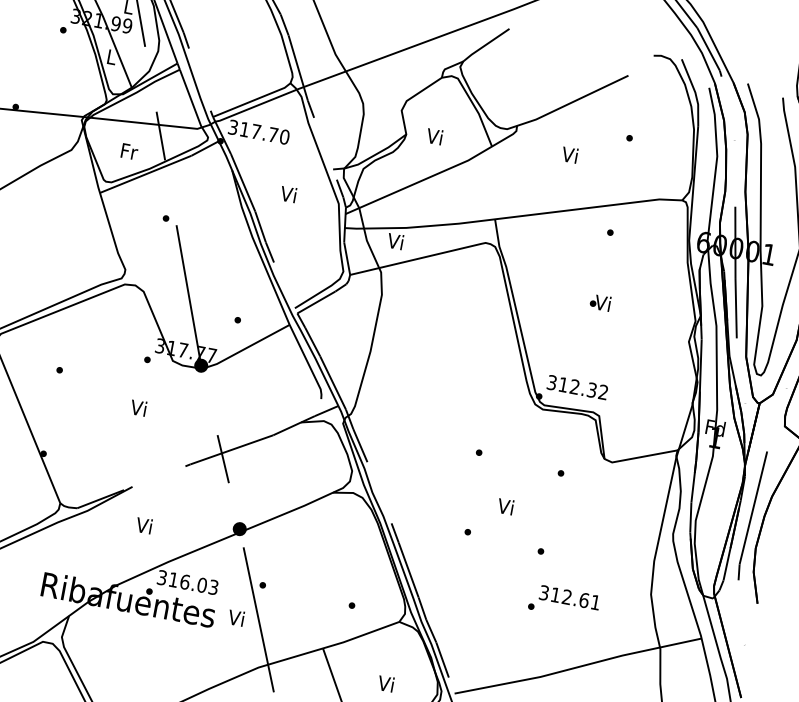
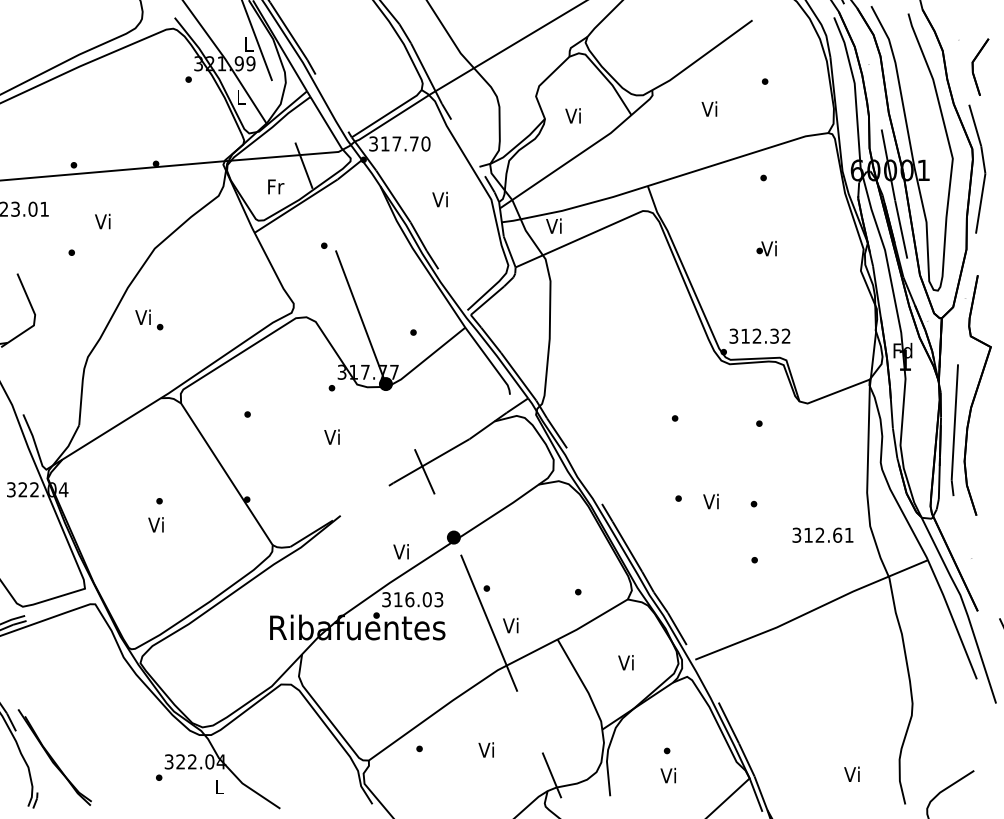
text: (505, 506) -> (710, 501), moved
text: (143, 525) -> (400, 551), moved
text: (569, 596) -> (822, 534), moved
text: (236, 617) -> (510, 625), moved

